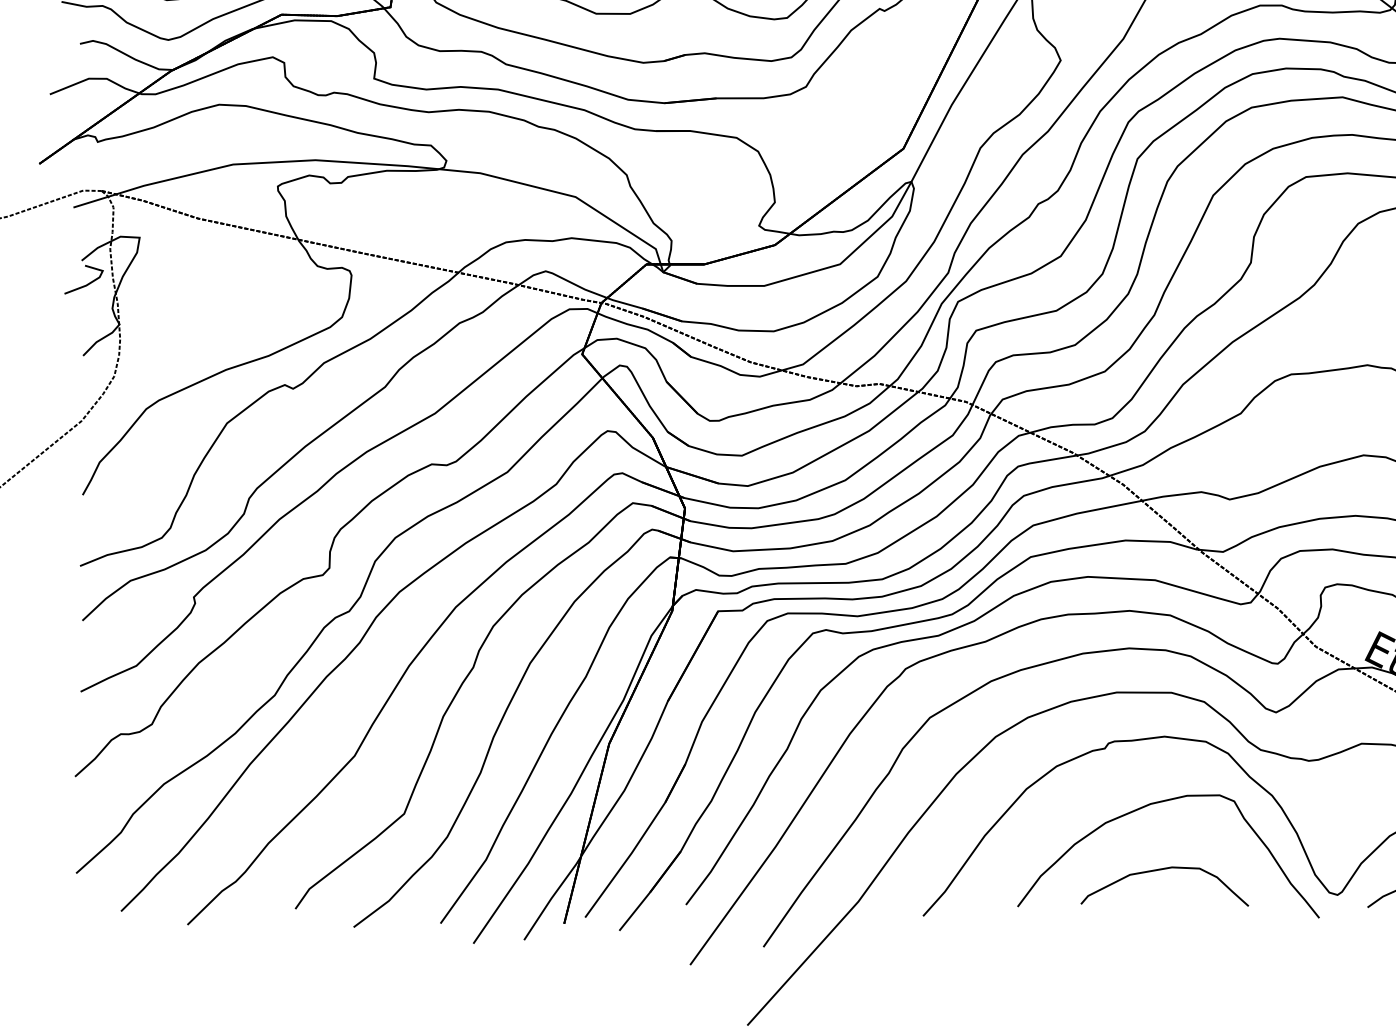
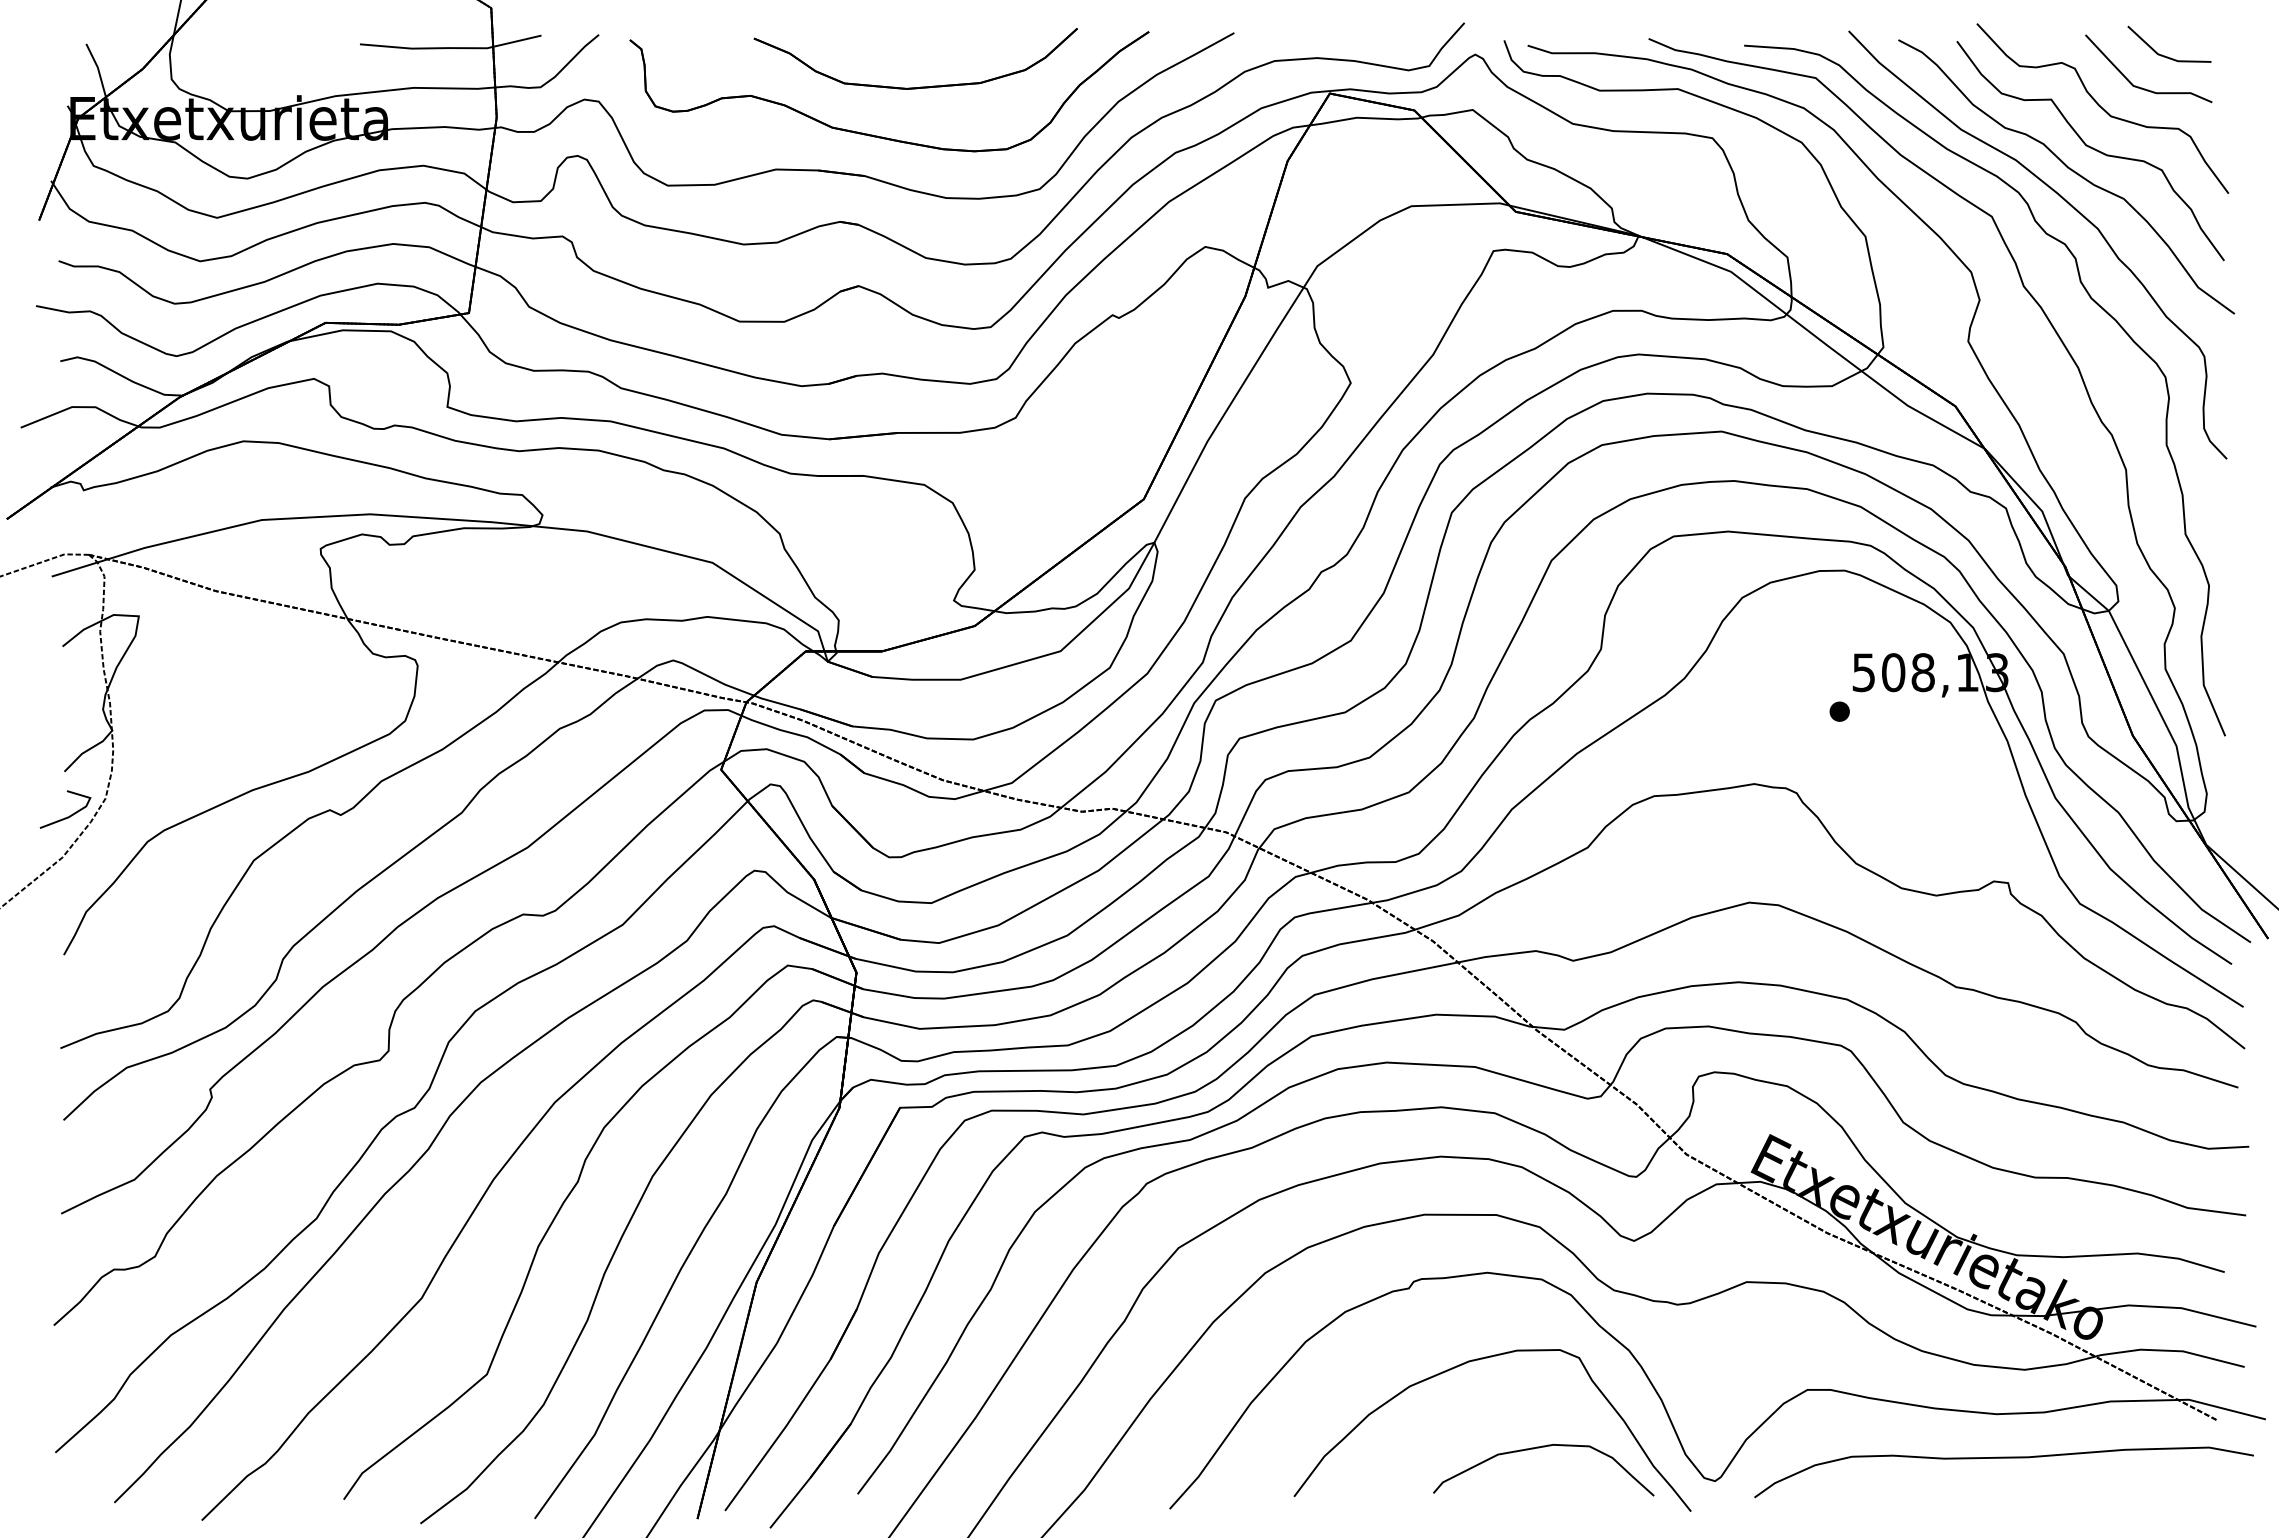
line: (86, 284) -> (69, 815), moved
curve: (1161, 870) -> (1539, 1448), moved

